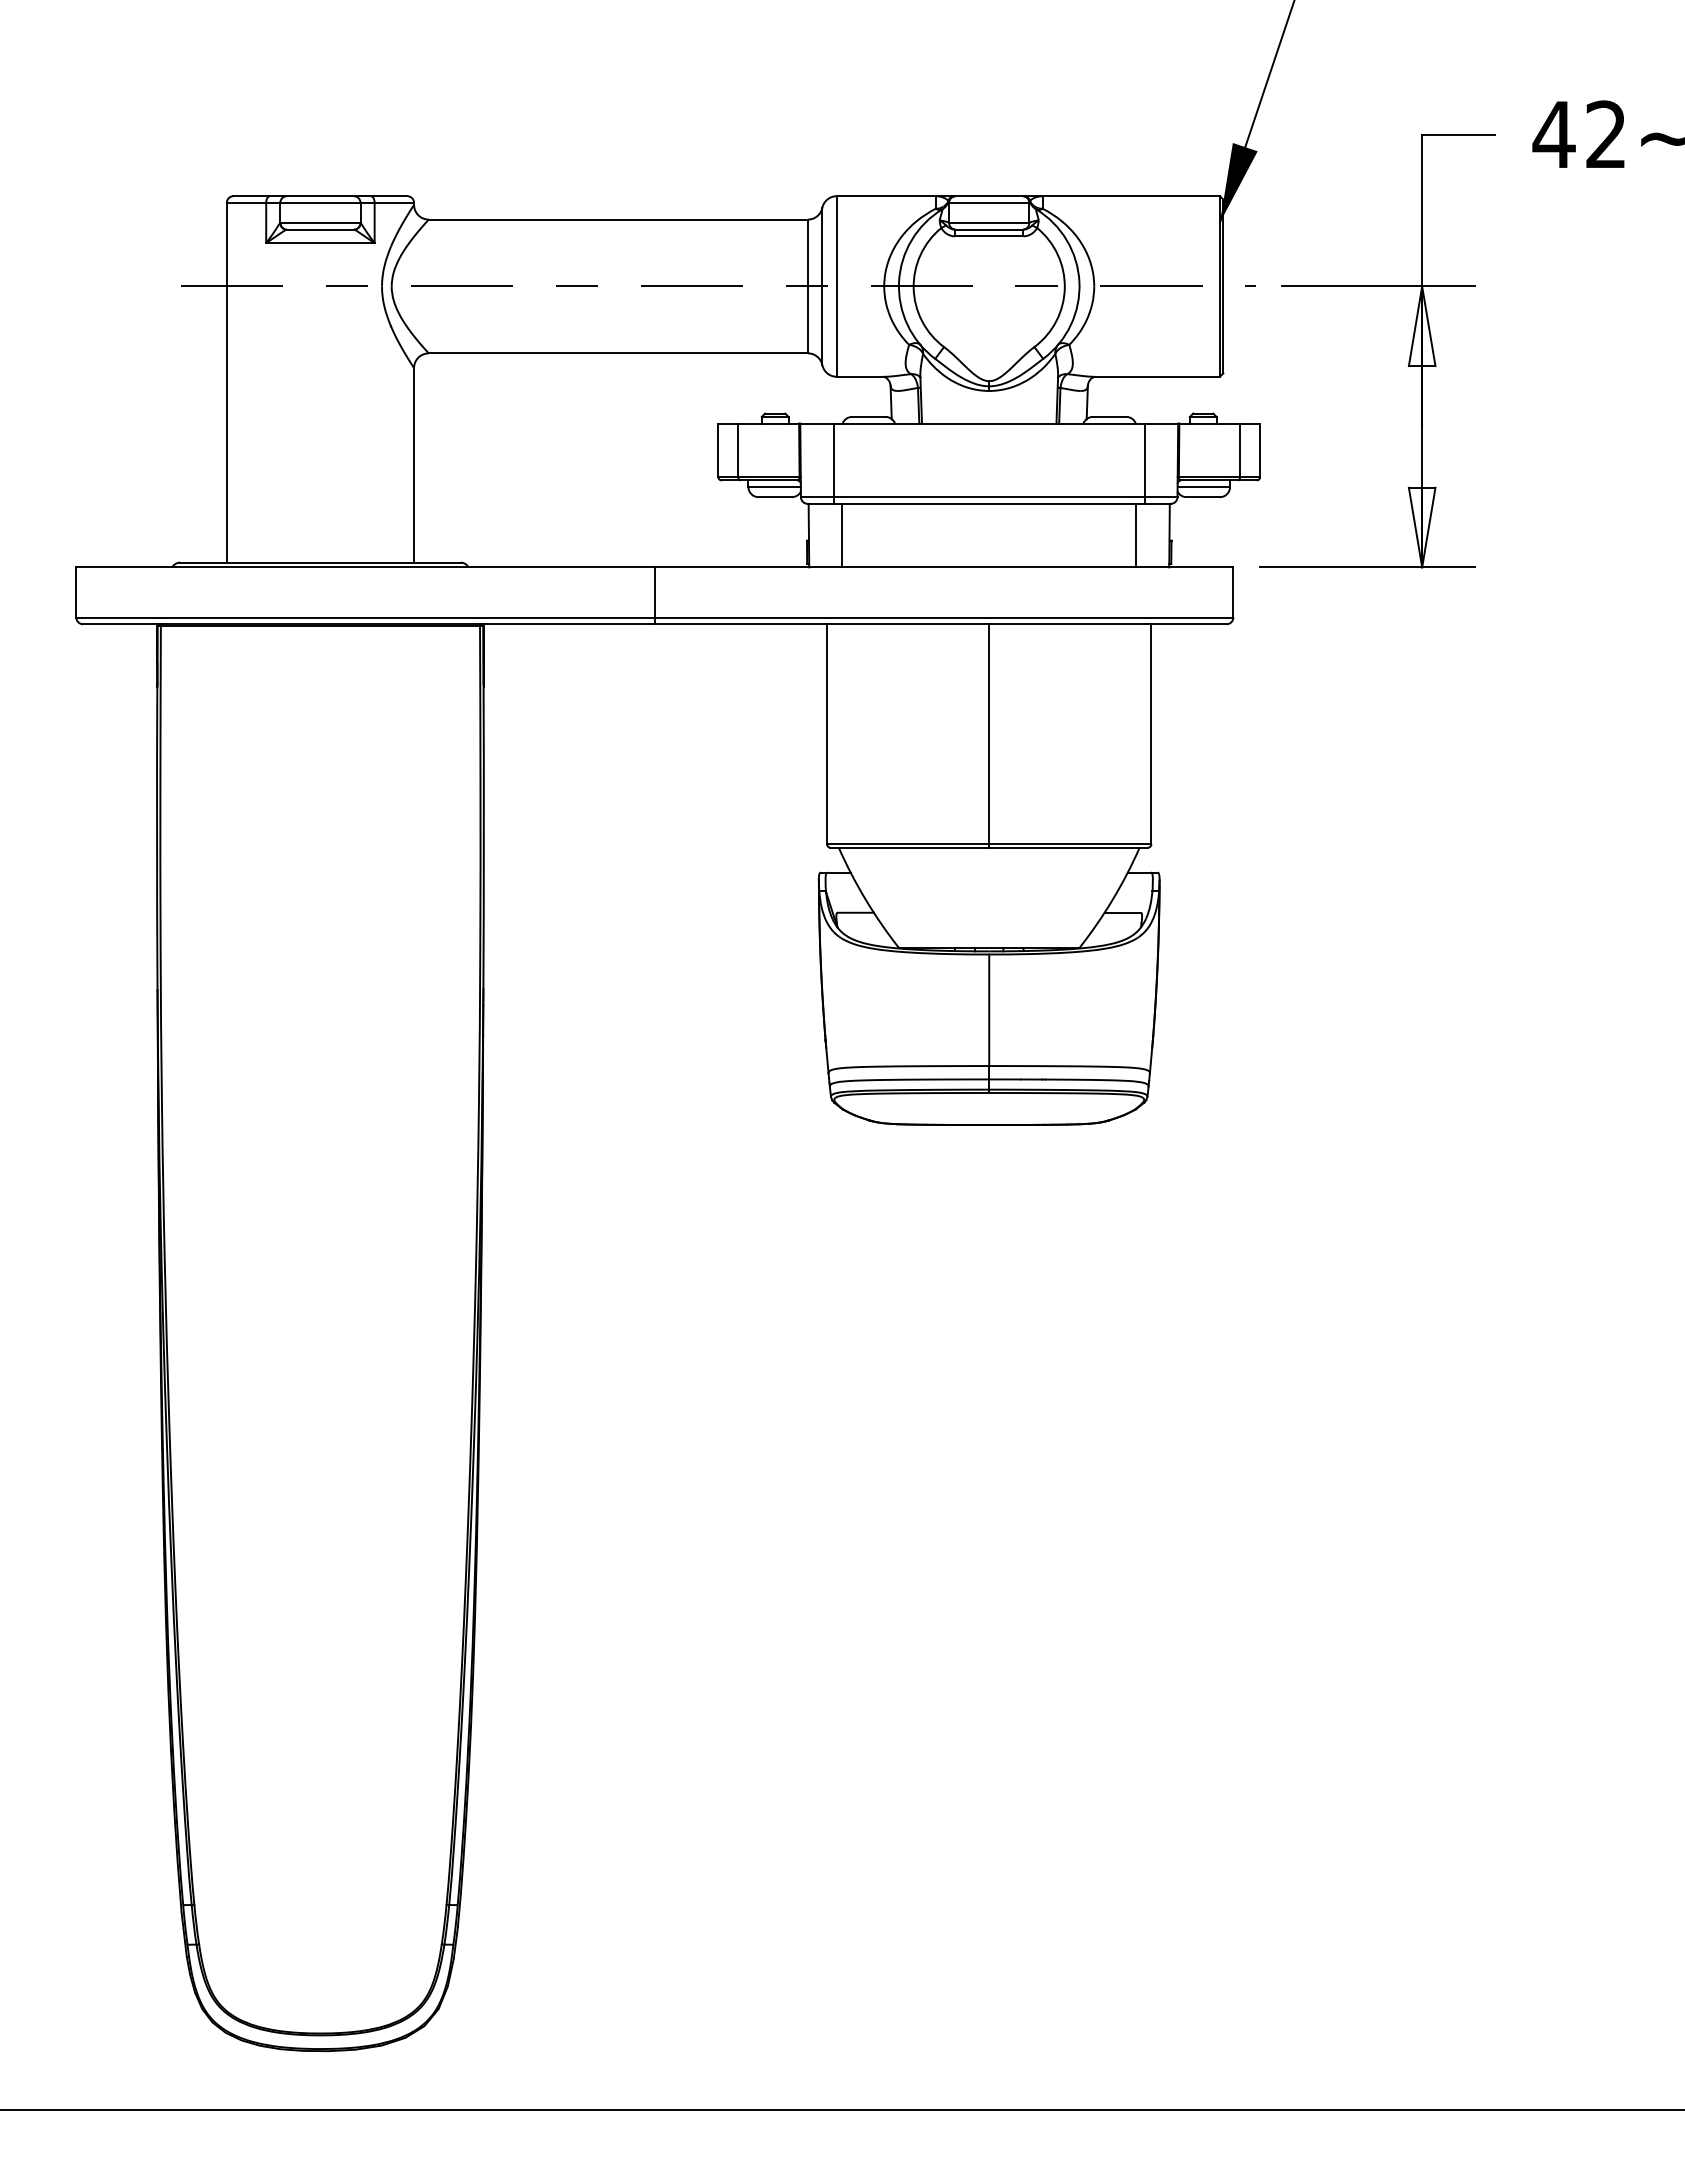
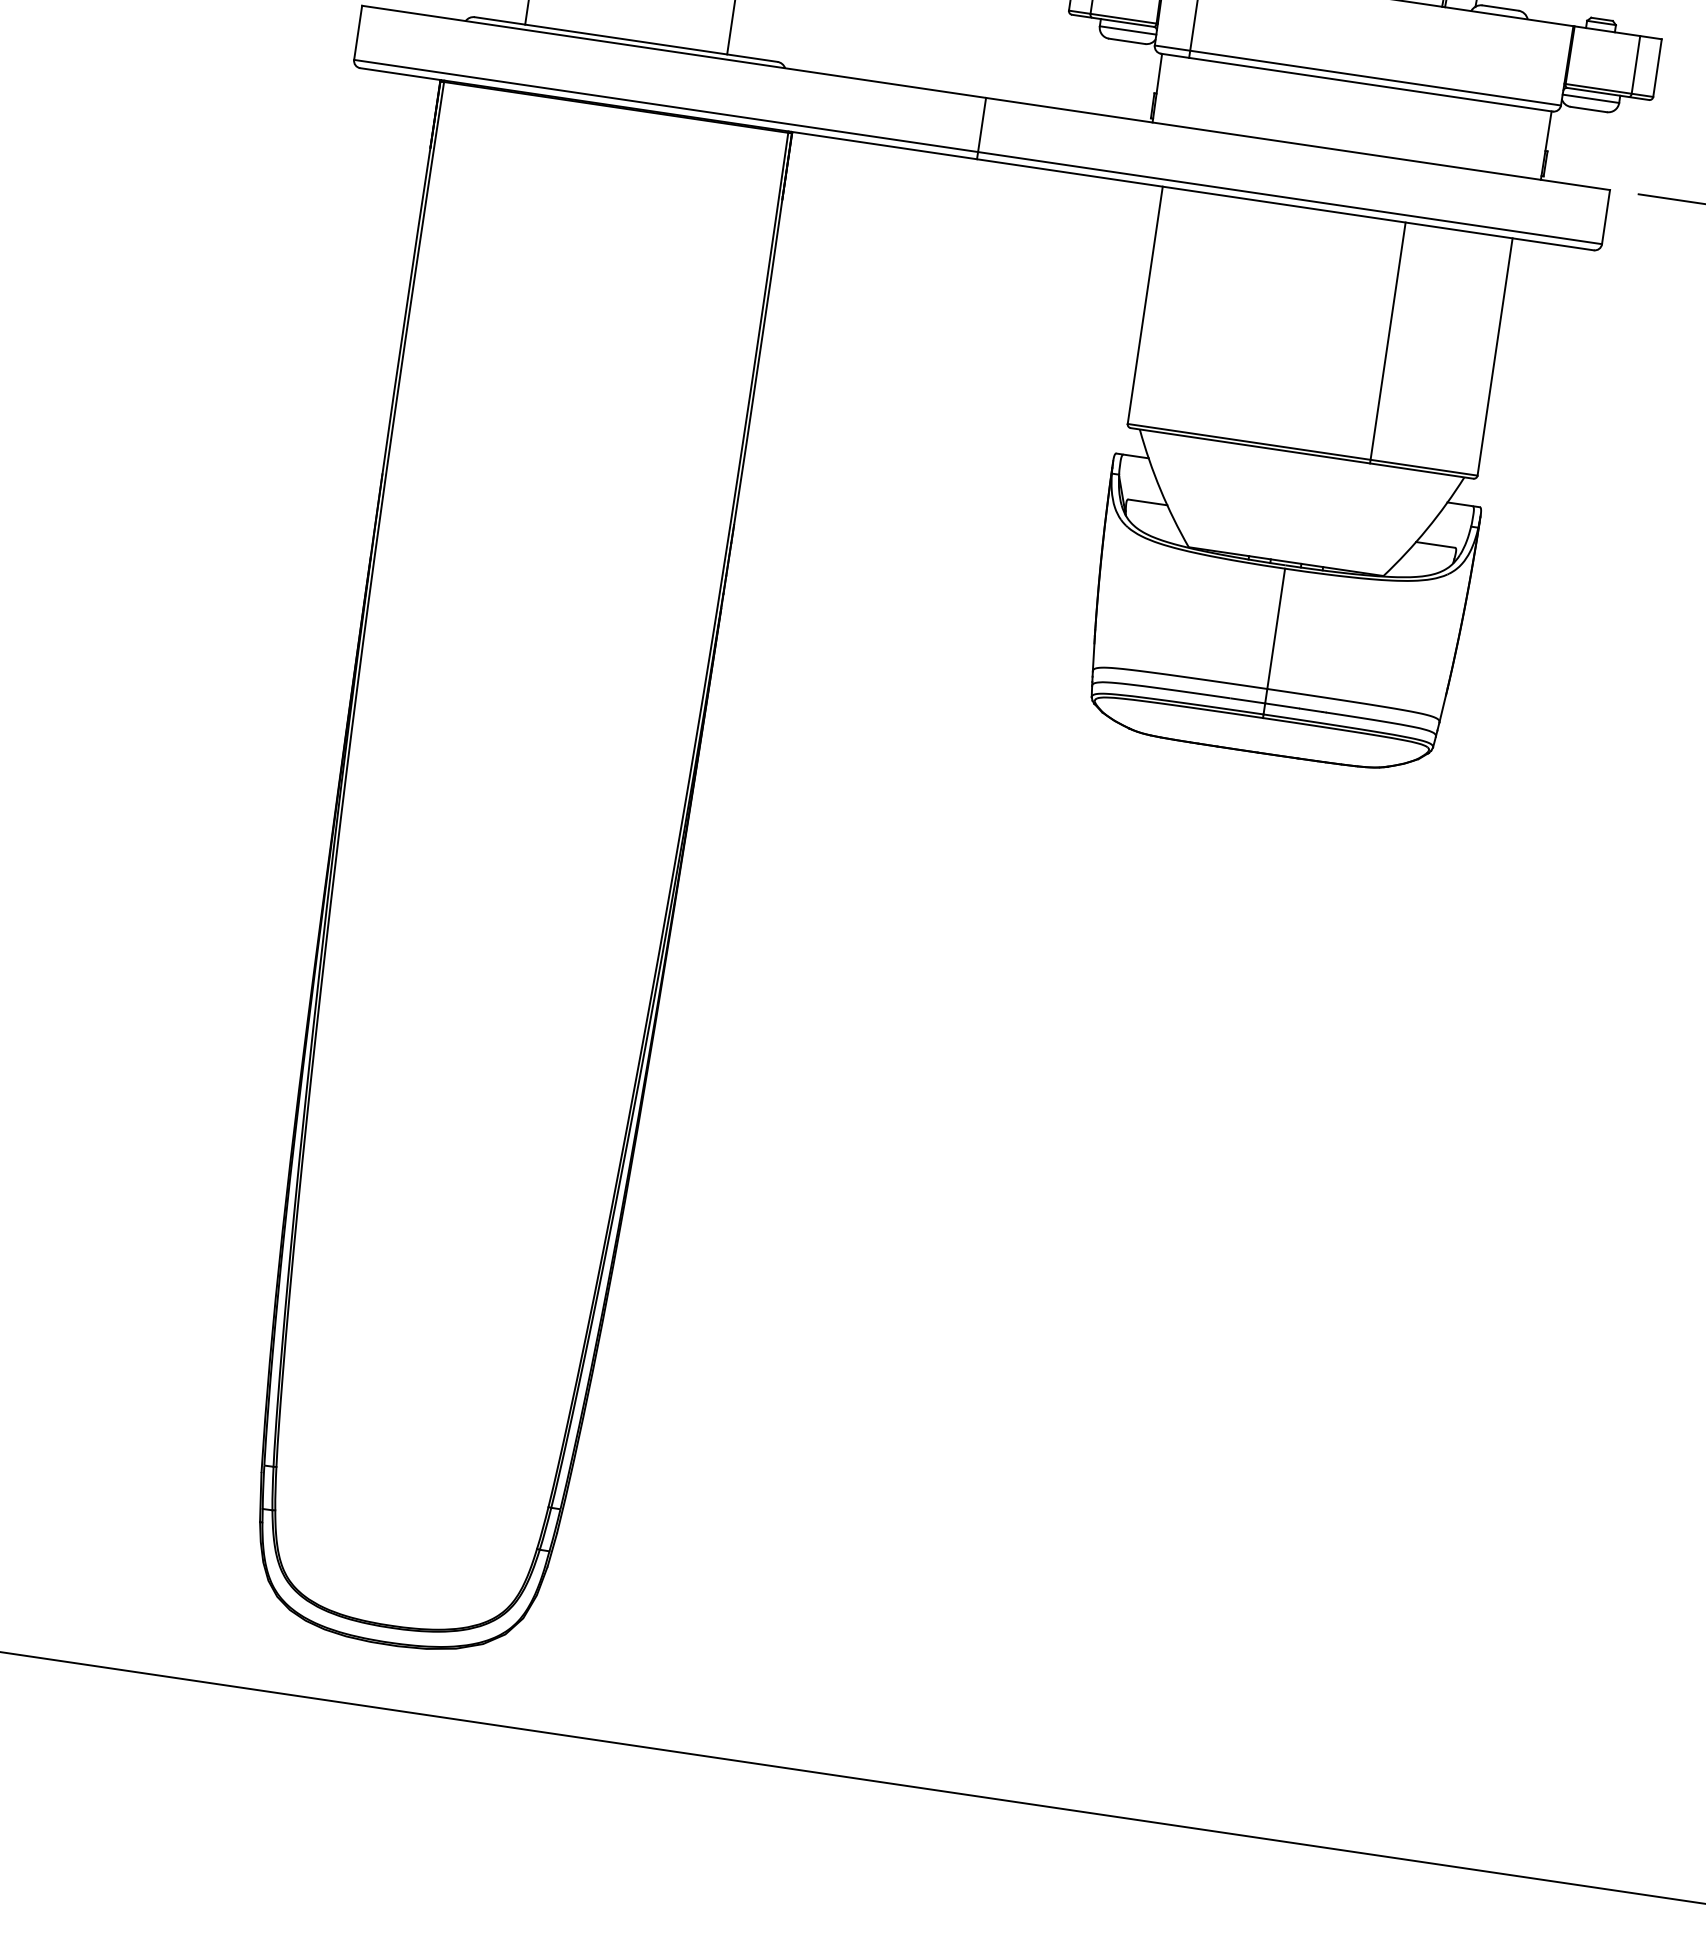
line: (1144, 463) -> (1530, 63), removed
line: (842, 535) -> (1193, 93), removed
line: (1136, 535) -> (1510, 140), removed
line: (989, 735) -> (1388, 342), moved

